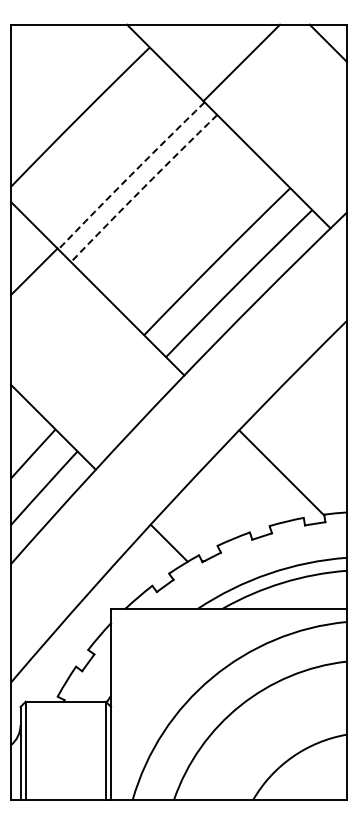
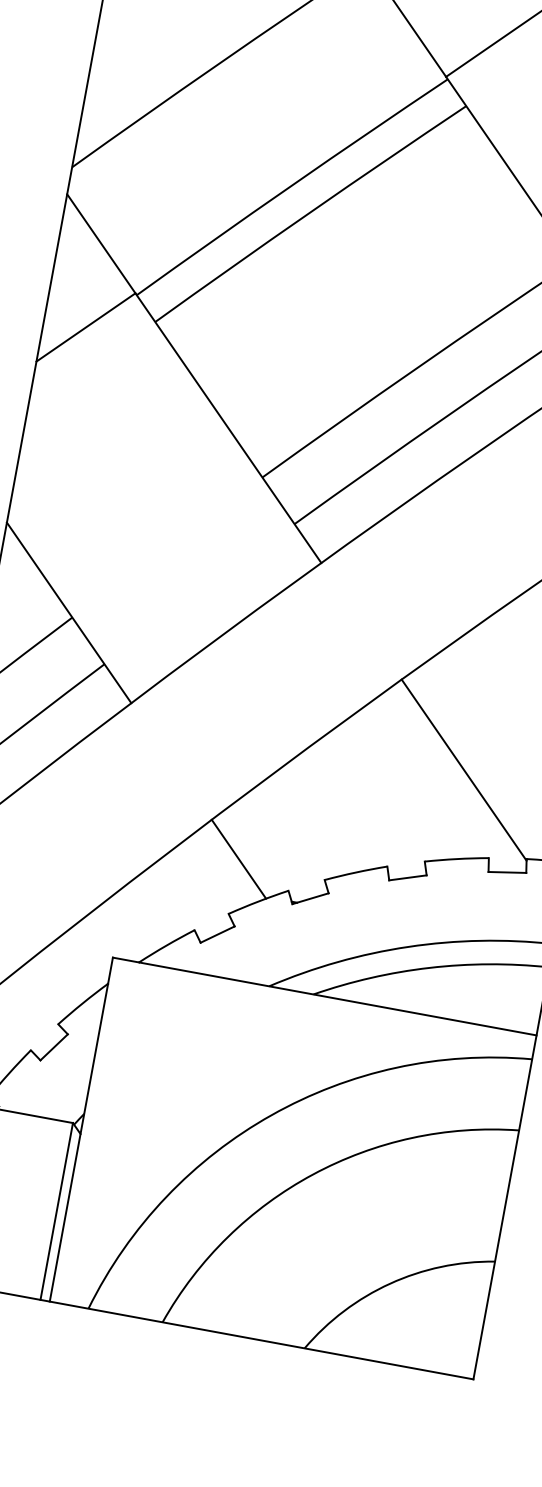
arc: (130, 175) -> (290, 186), dashed -> solid
arc: (143, 187) -> (309, 212), dashed -> solid

